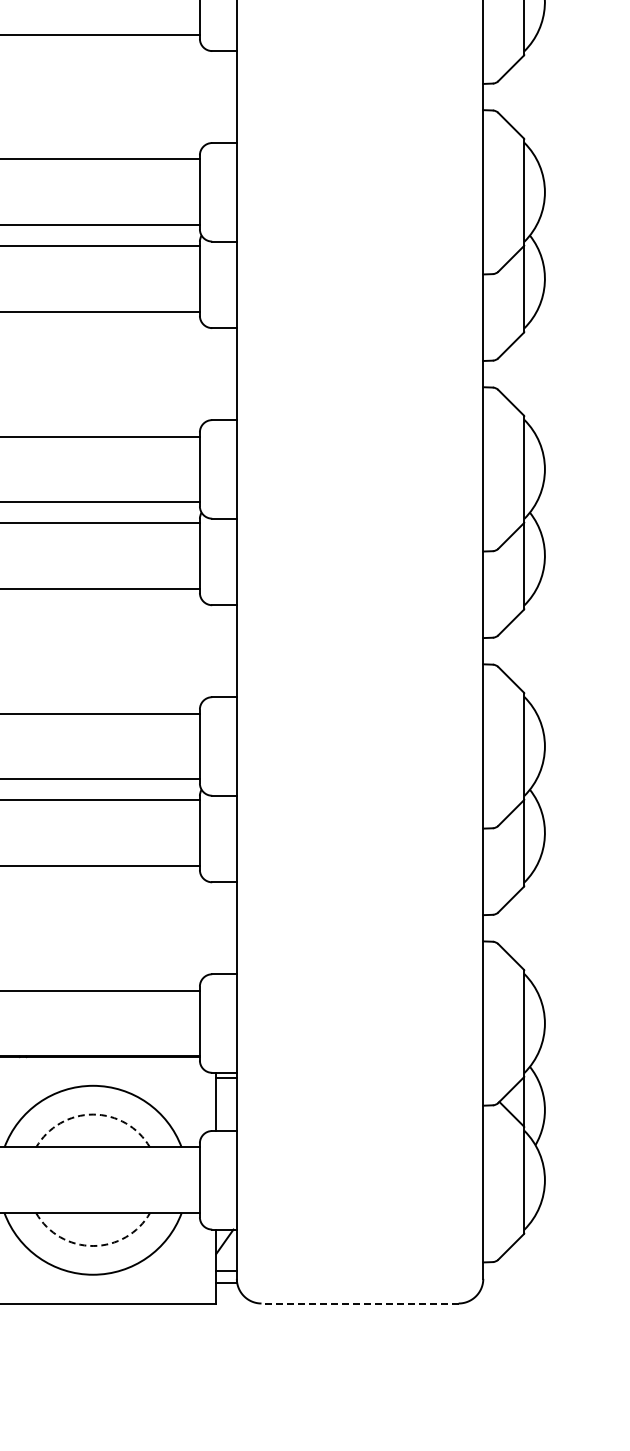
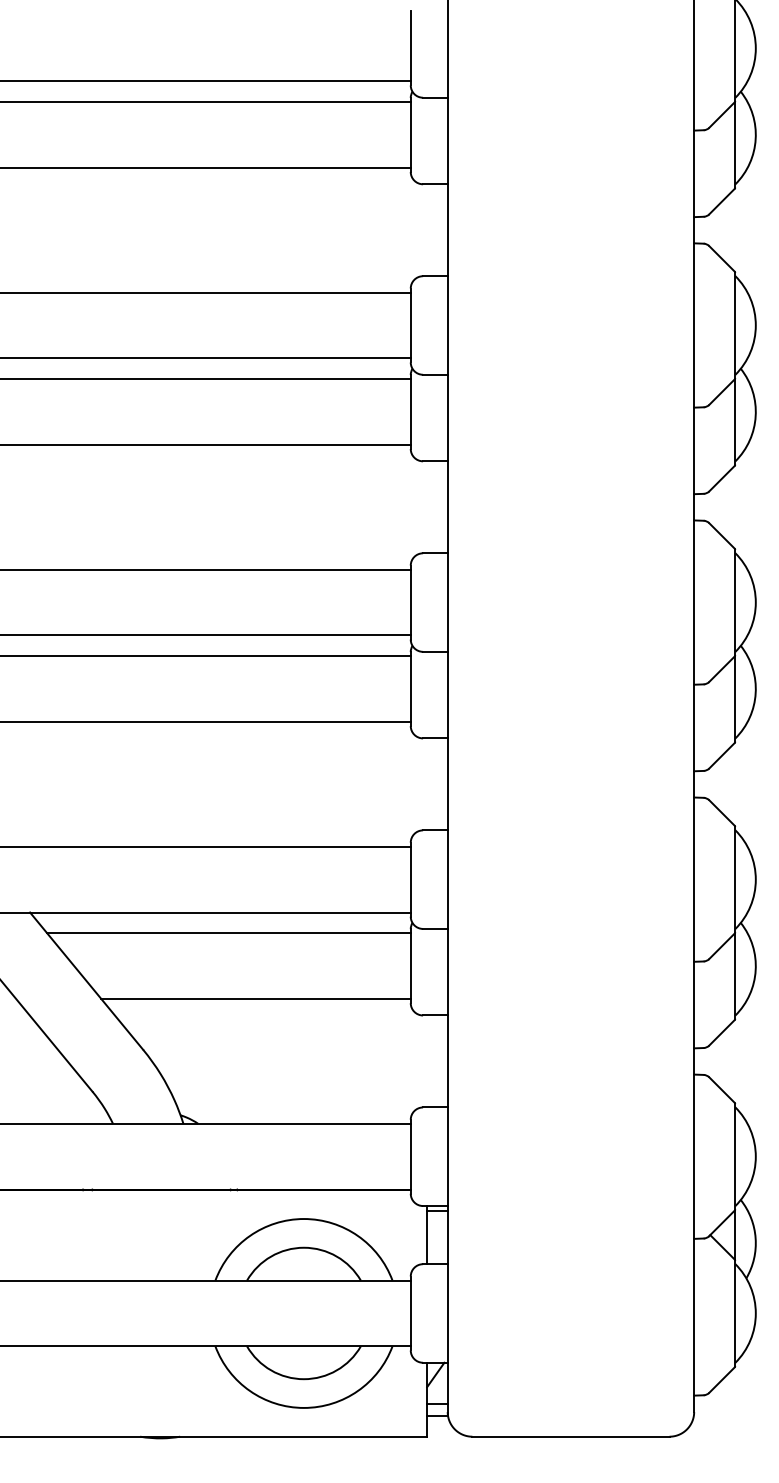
arc: (92, 1114) -> (303, 1247), dashed -> solid
arc: (92, 1246) -> (303, 1379), dashed -> solid
line: (359, 1303) -> (570, 1436), dashed -> solid

